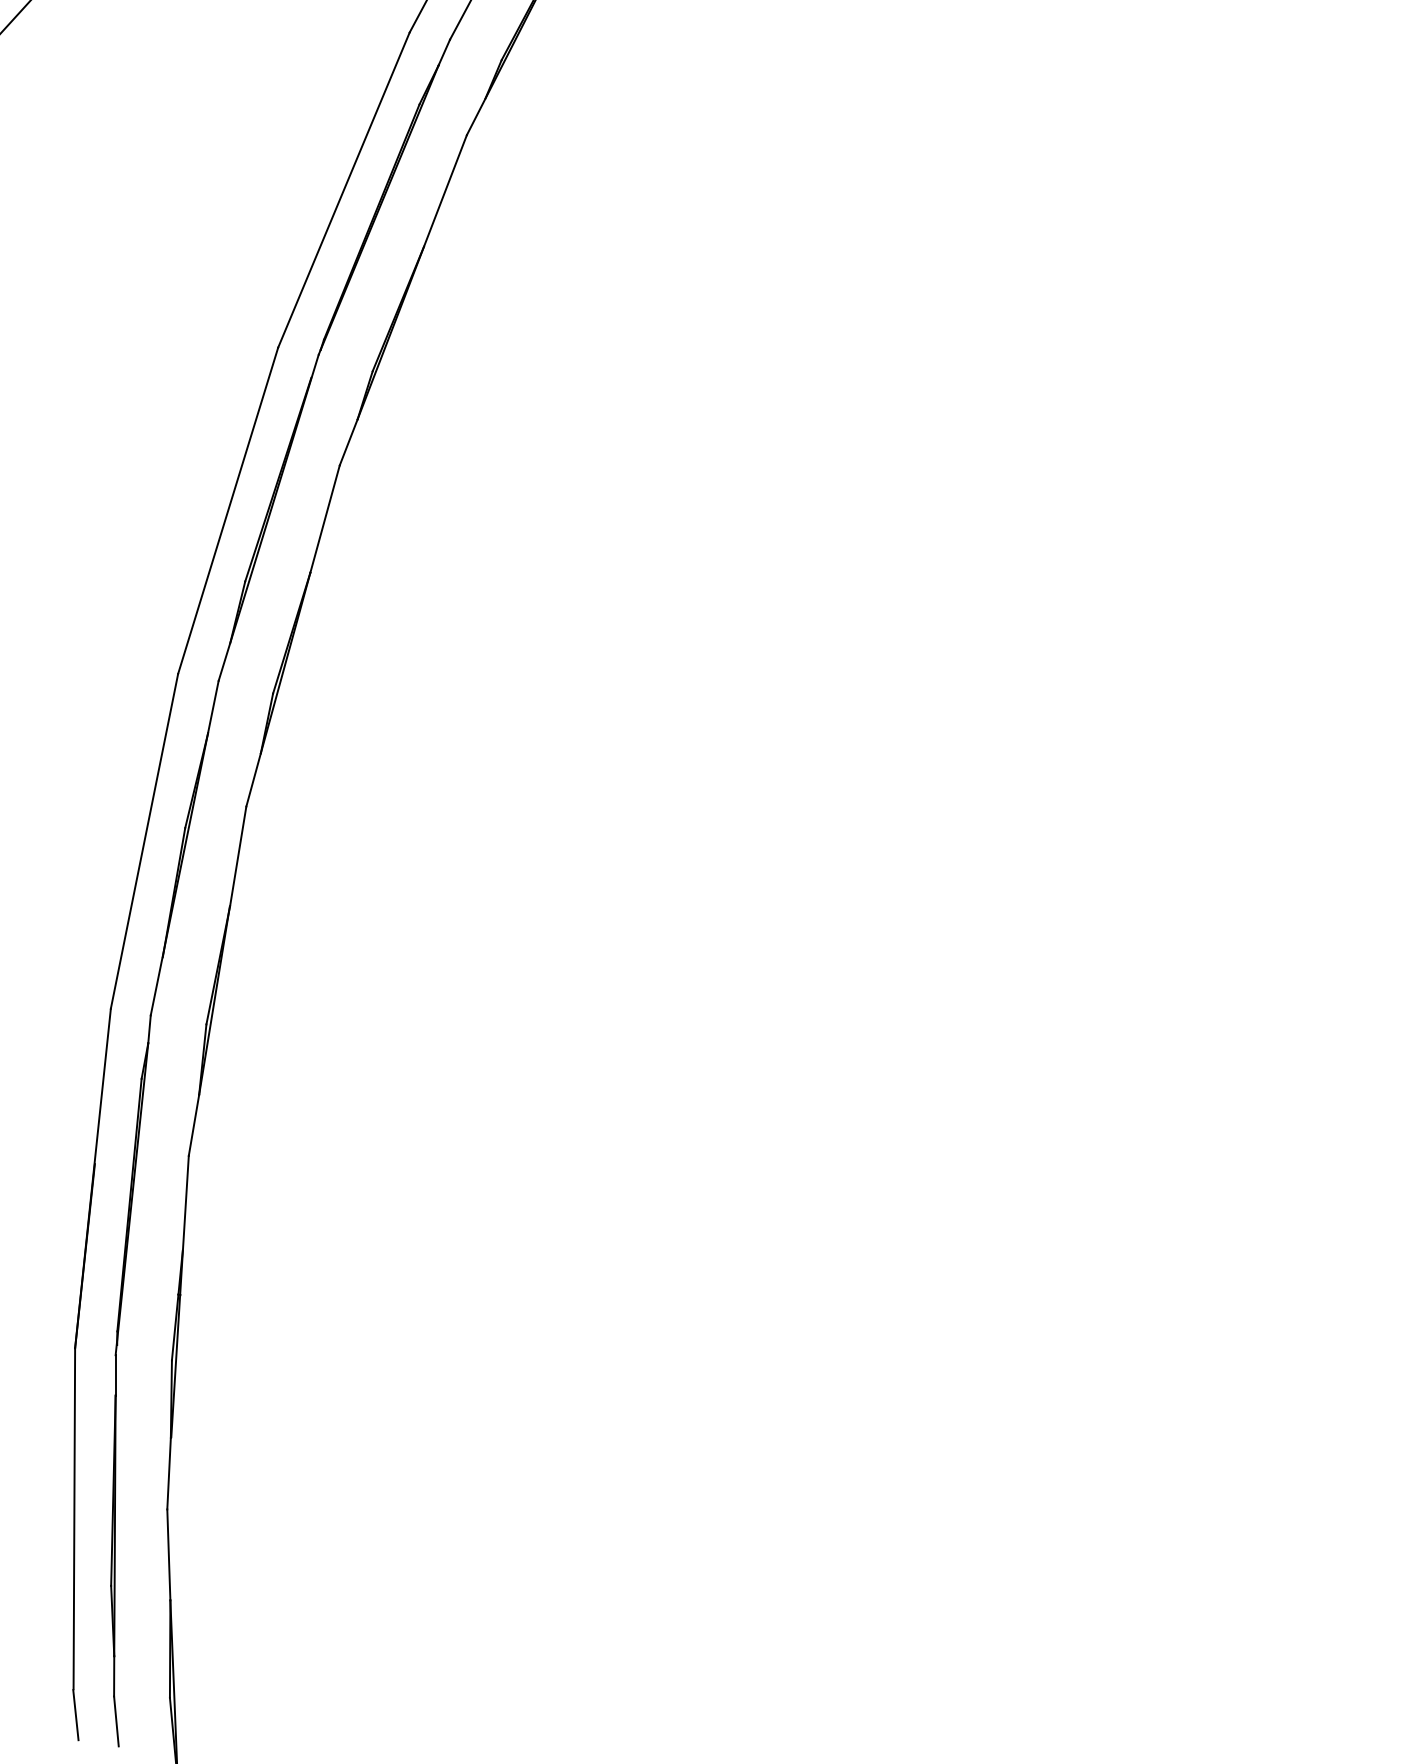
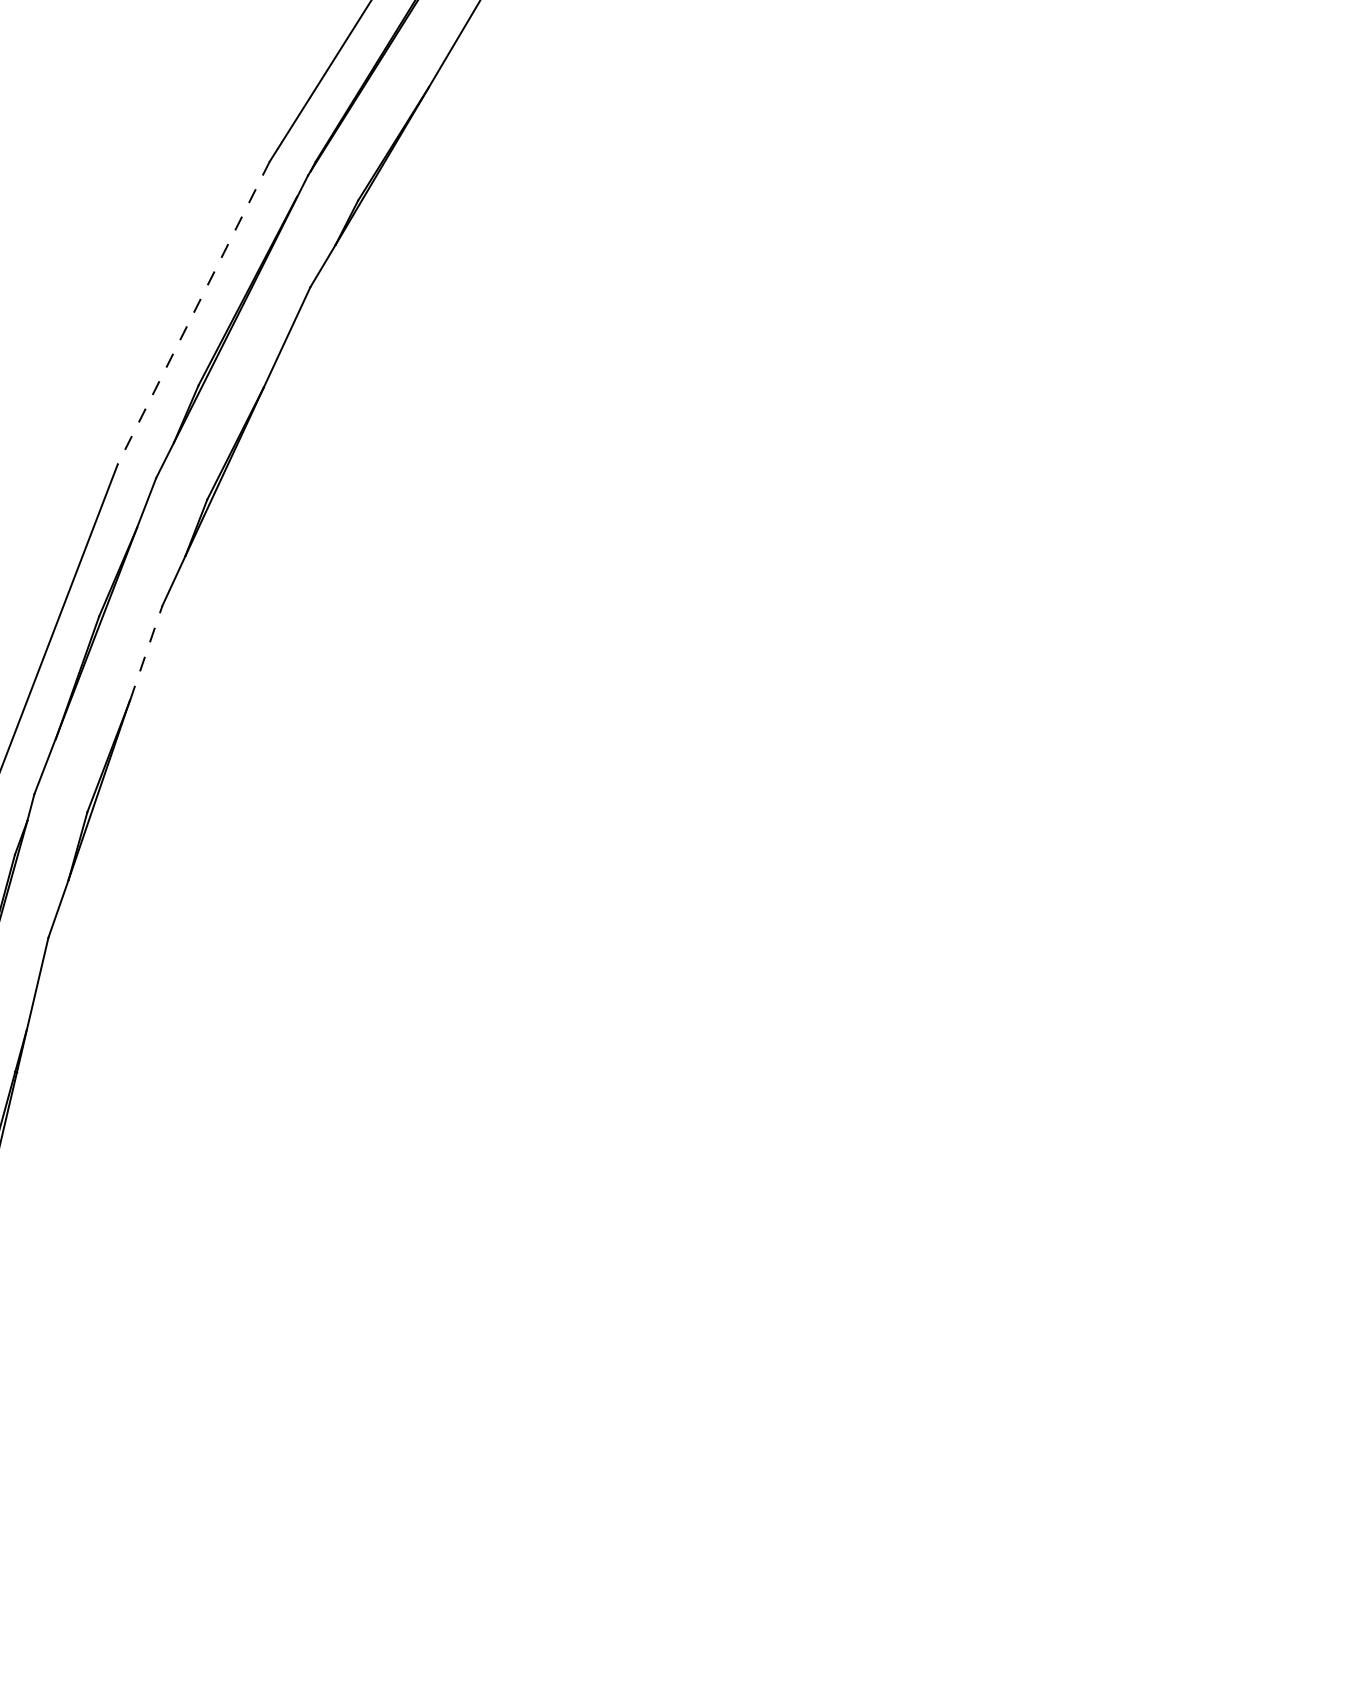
line: (228, 510) -> (194, 312), solid -> dashed
line: (238, 855) -> (146, 652), solid -> dashed

